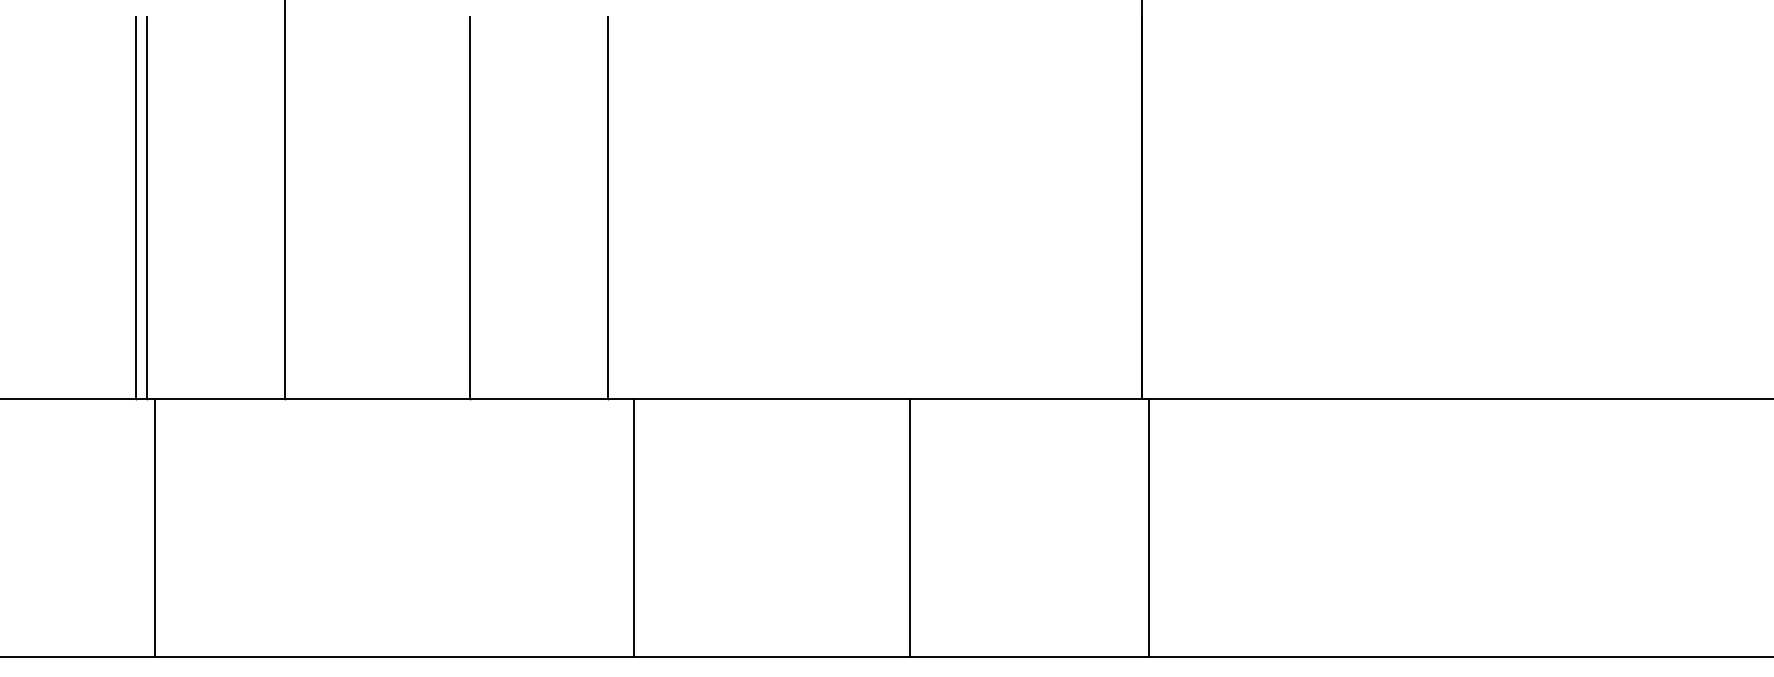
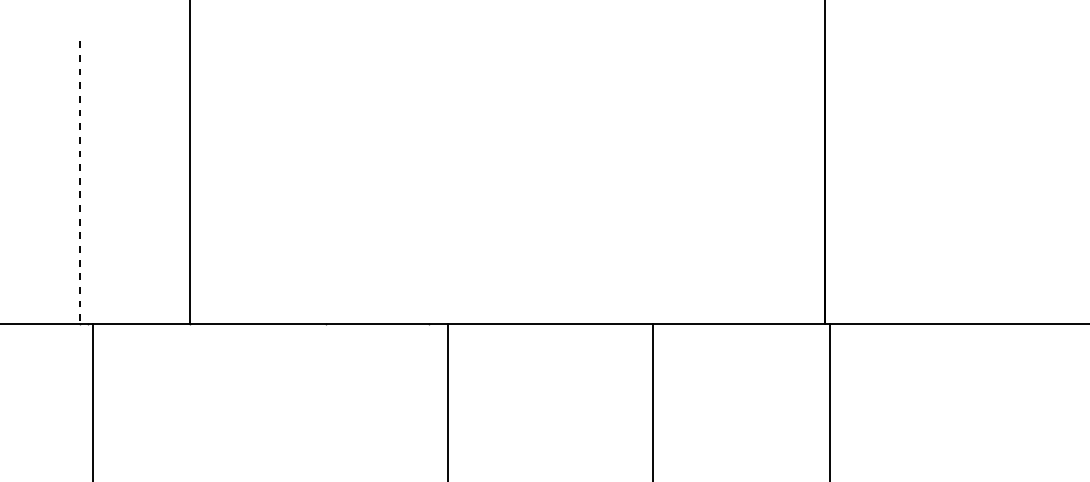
line: (147, 207) -> (87, 182), removed
line: (469, 207) -> (326, 182), removed
line: (607, 207) -> (428, 182), removed
line: (136, 208) -> (79, 183), solid -> dashed

